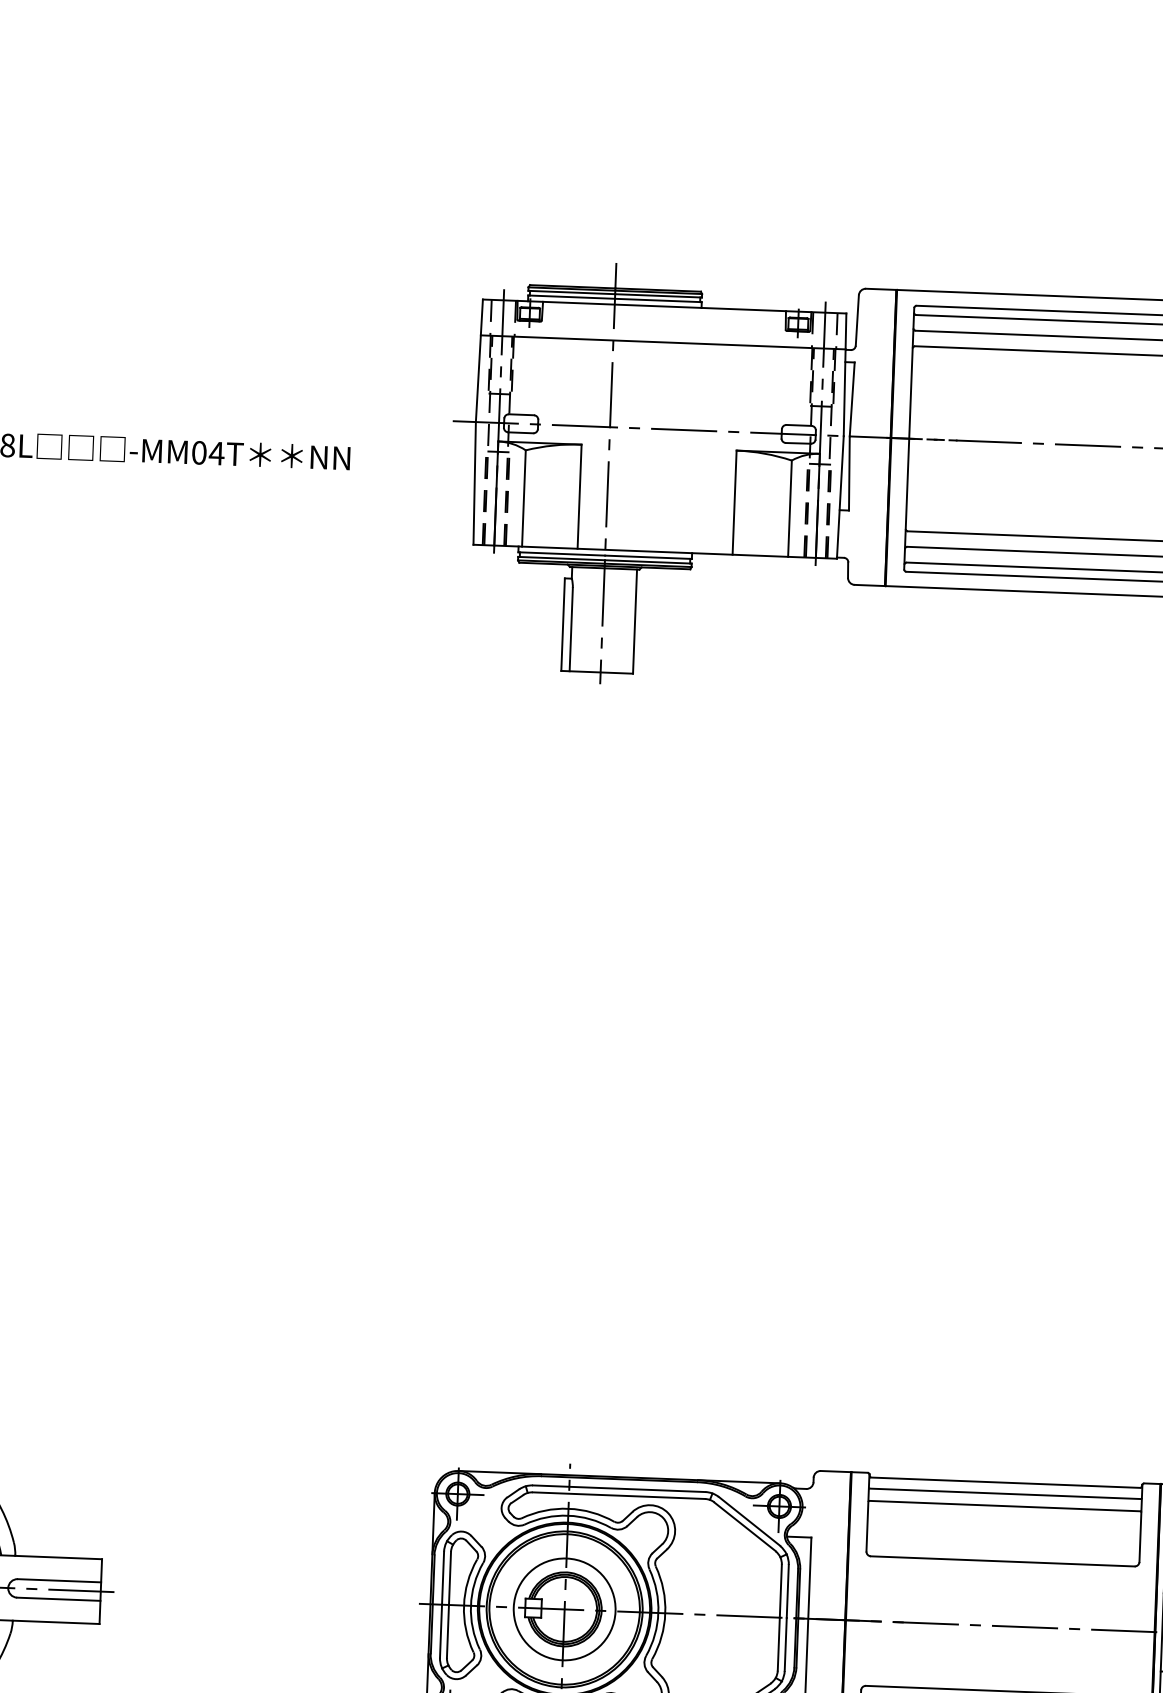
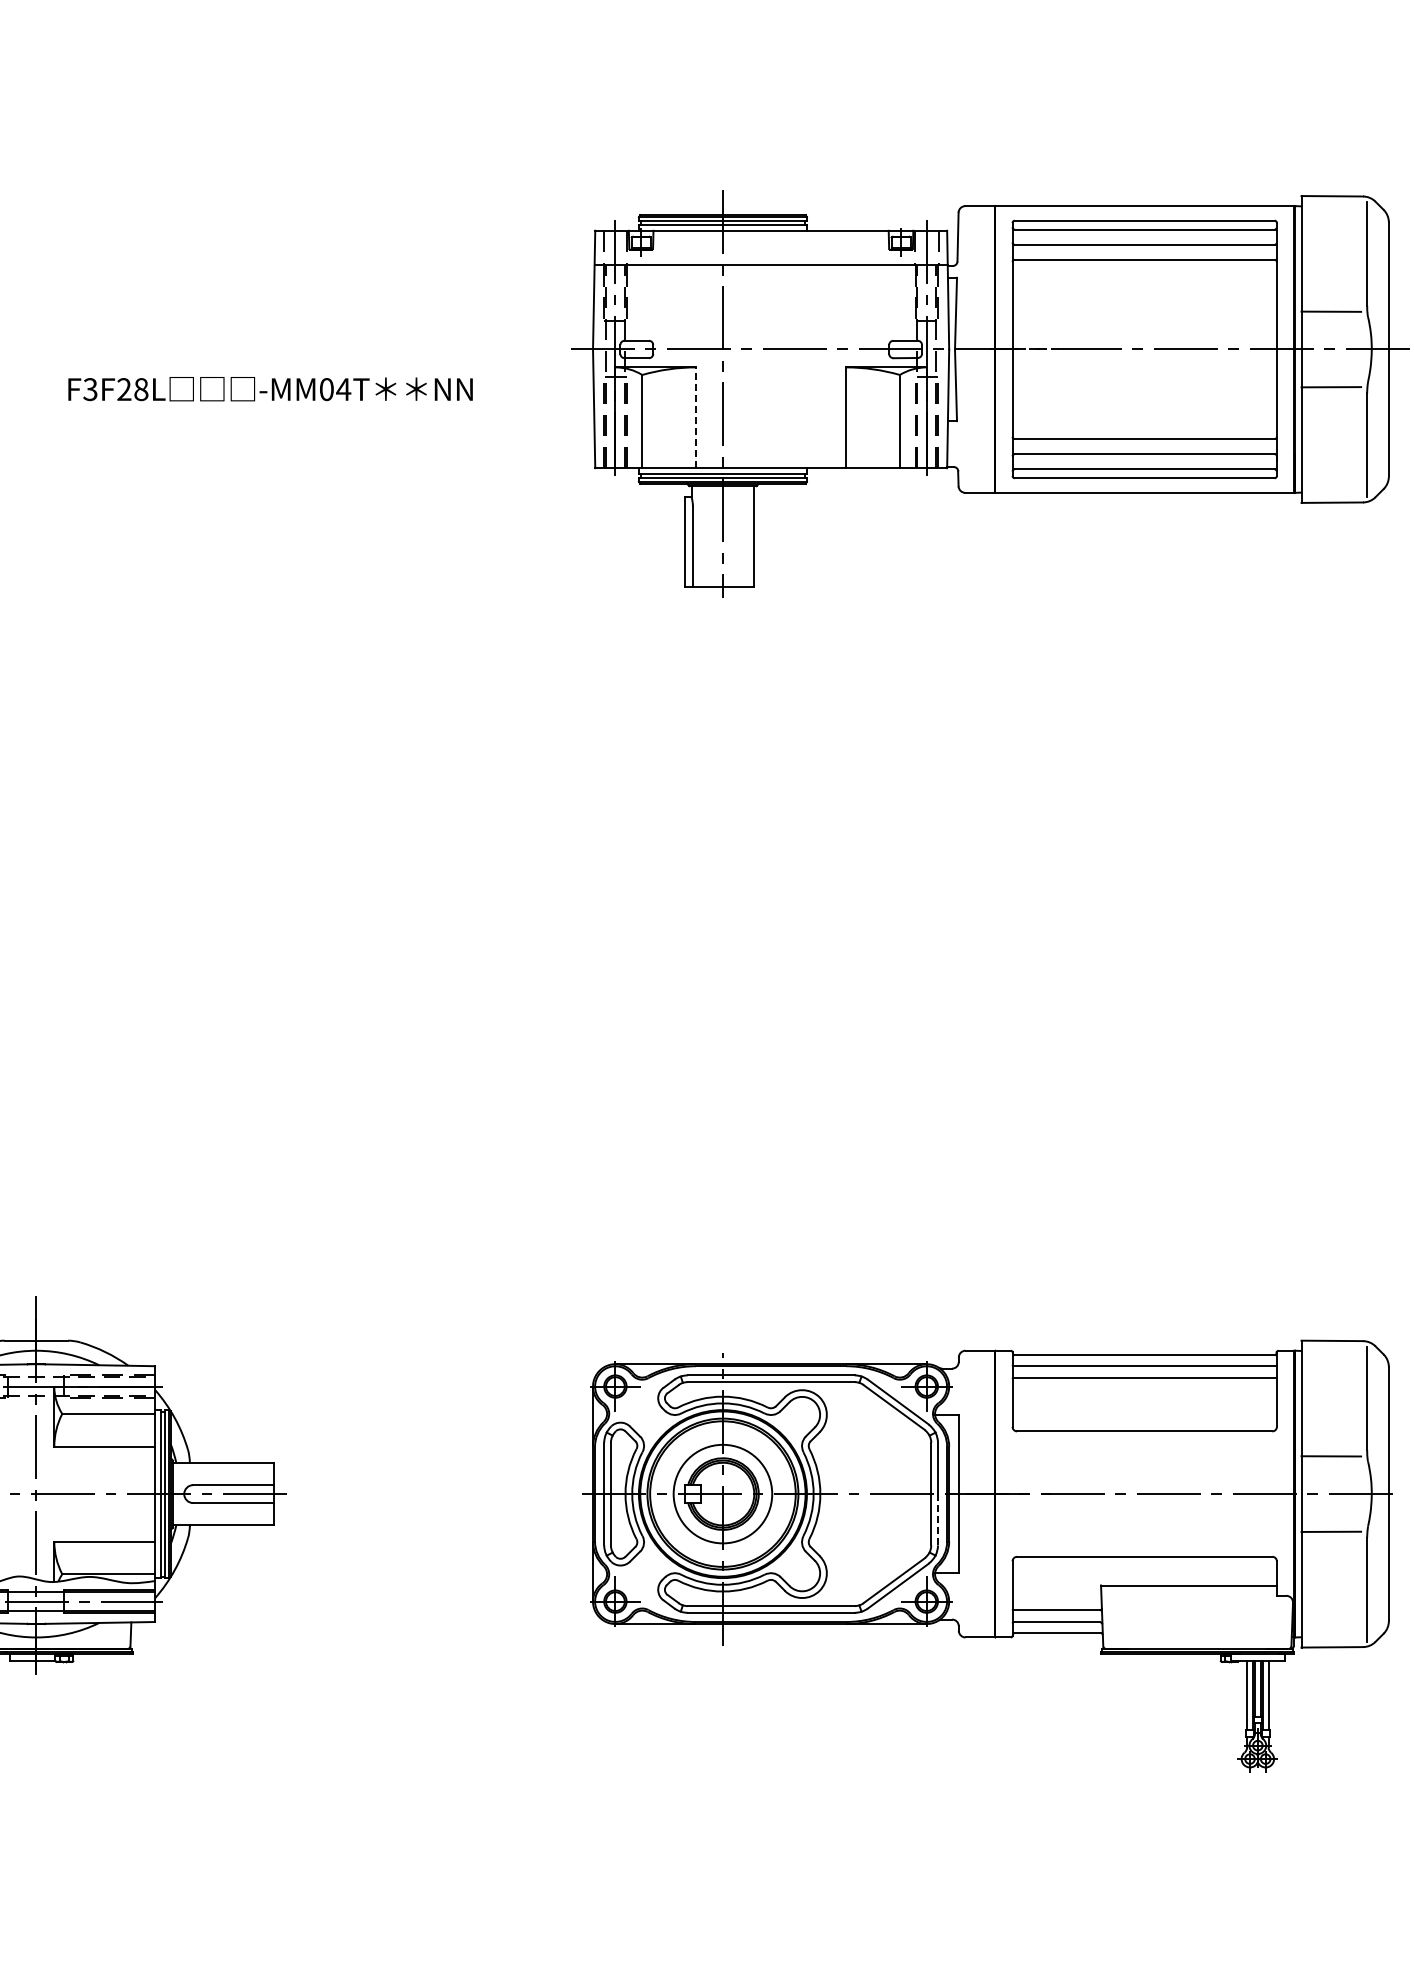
line: (580, 496) -> (696, 417), solid -> dashed
line: (785, 1644) -> (937, 1519), solid -> dashed

